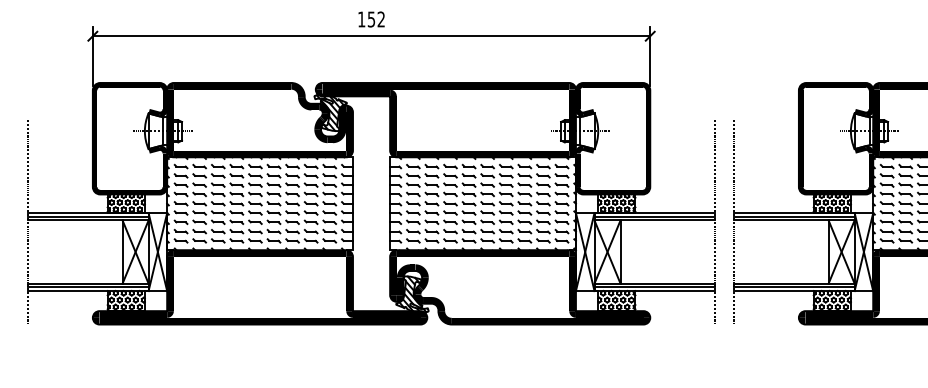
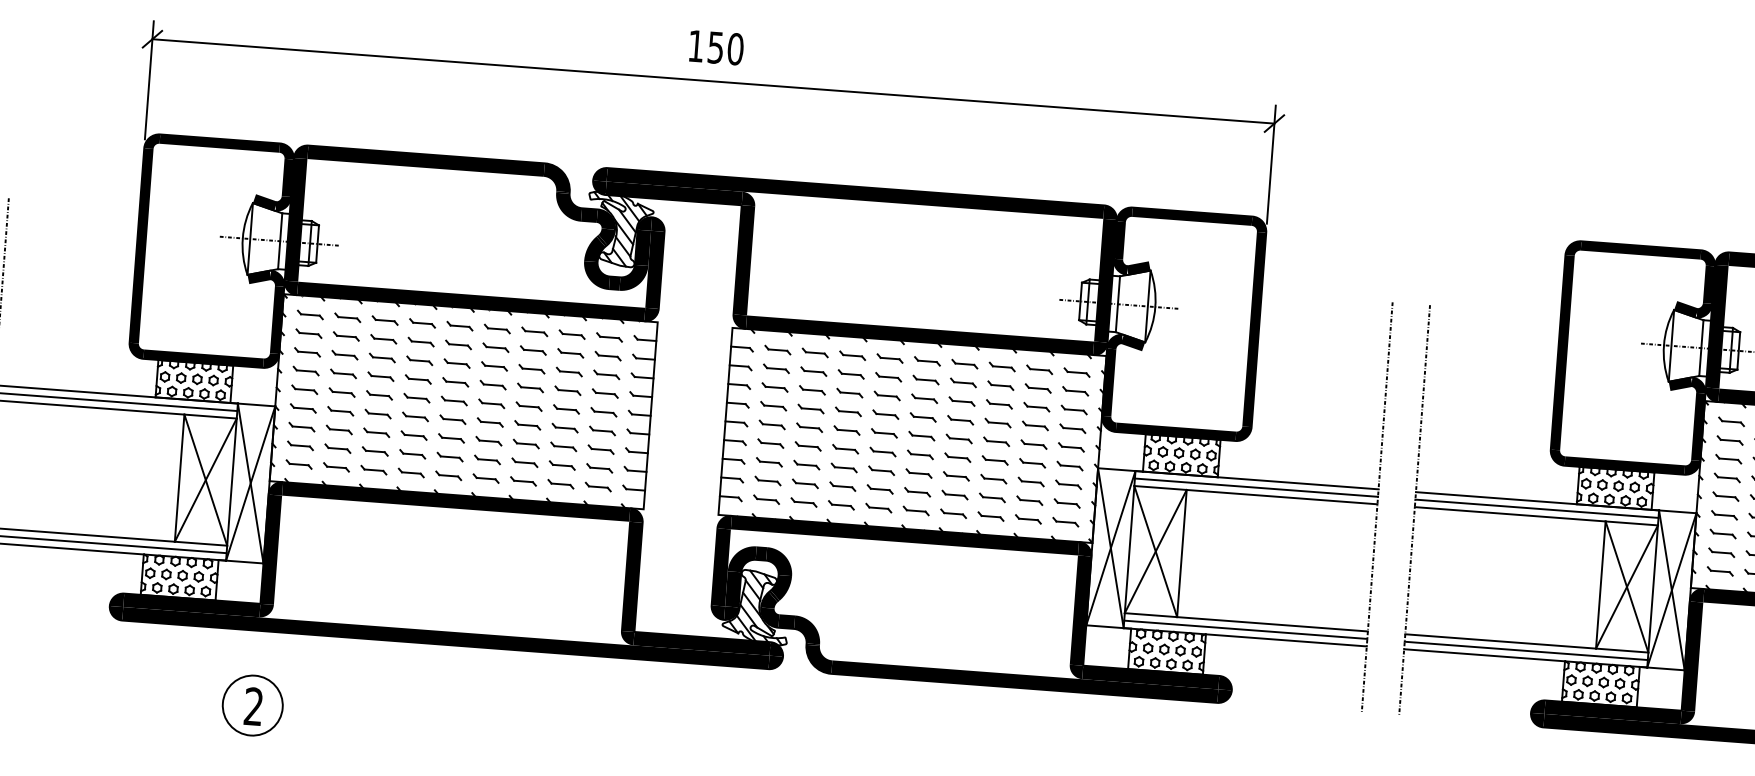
text: (381, 19) -> (735, 49), 152 -> 150
part: (166, 361) -> (251, 705), added

